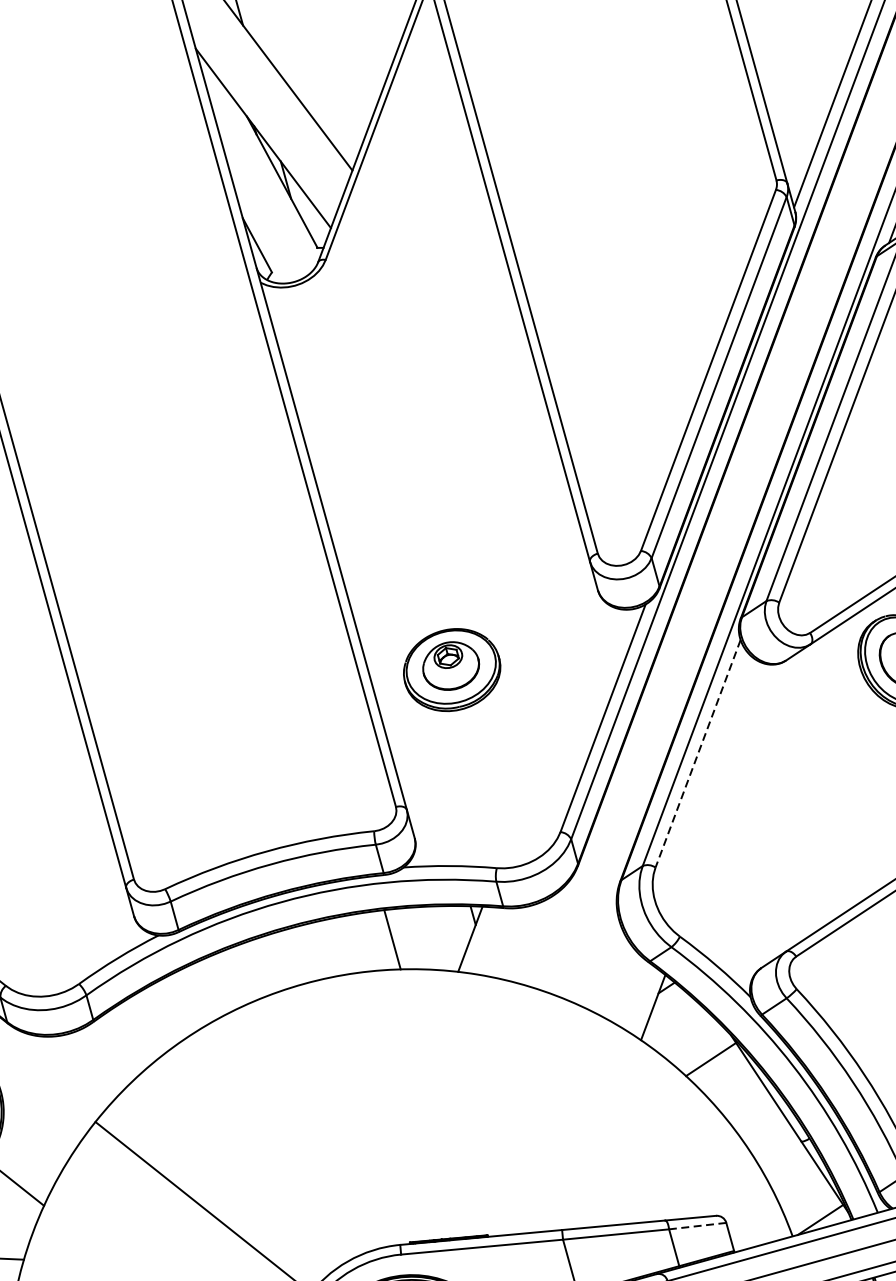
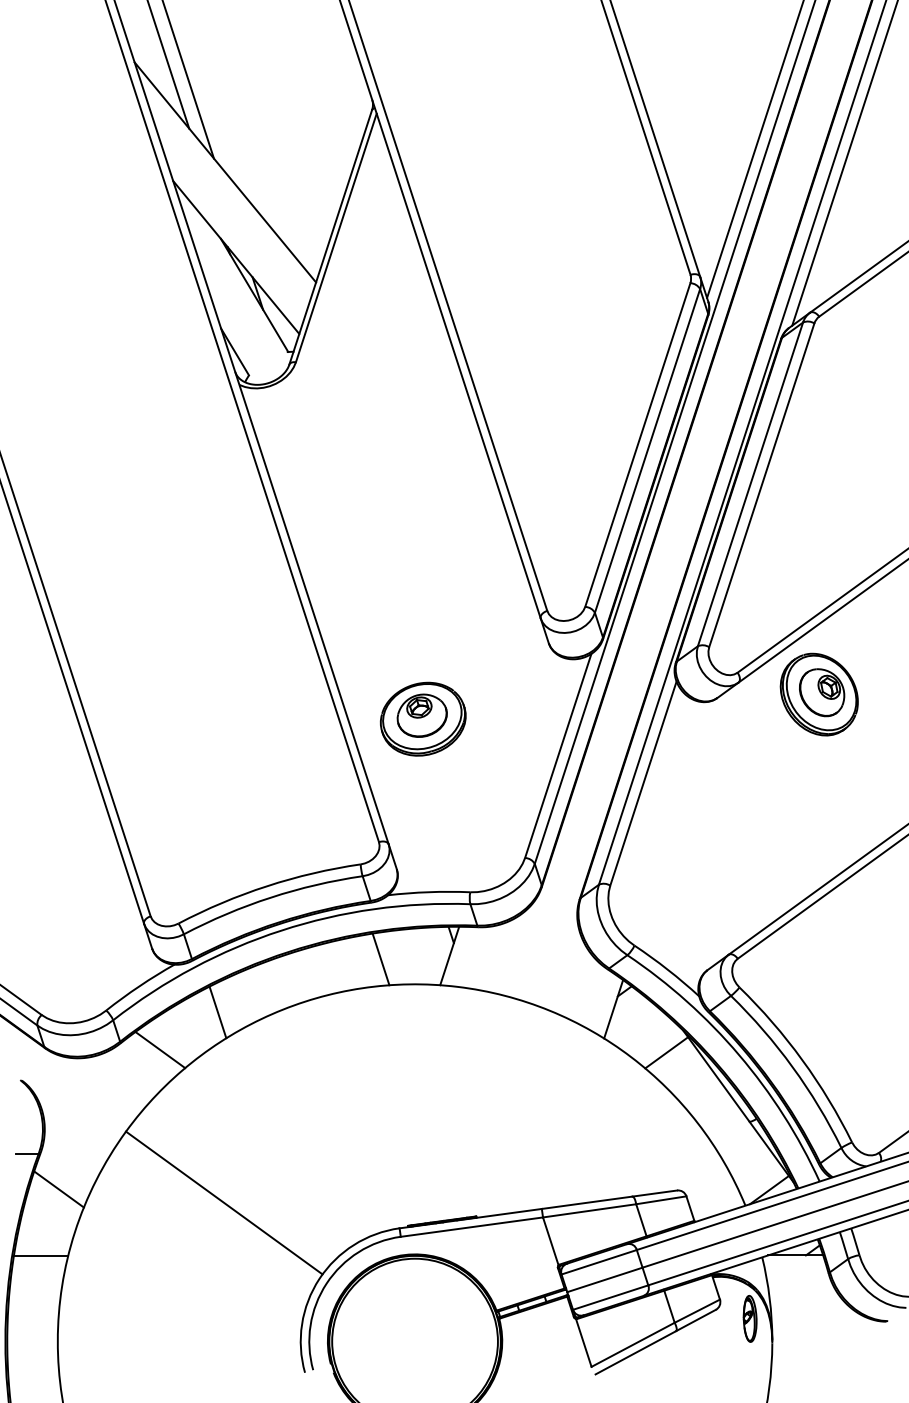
line: (698, 754) -> (643, 784), dashed -> solid
line: (204, 991) -> (217, 1012), added
line: (138, 1031) -> (160, 1050), added
line: (696, 1226) -> (660, 1200), dashed -> solid

